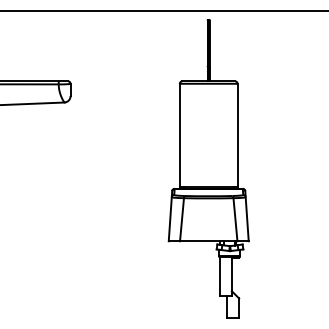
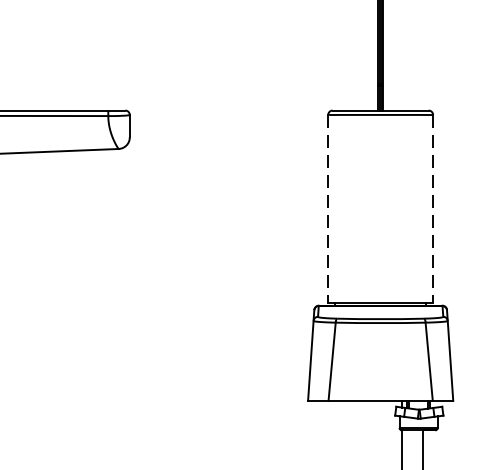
line: (179, 135) -> (327, 208), solid -> dashed
line: (237, 135) -> (432, 208), solid -> dashed

